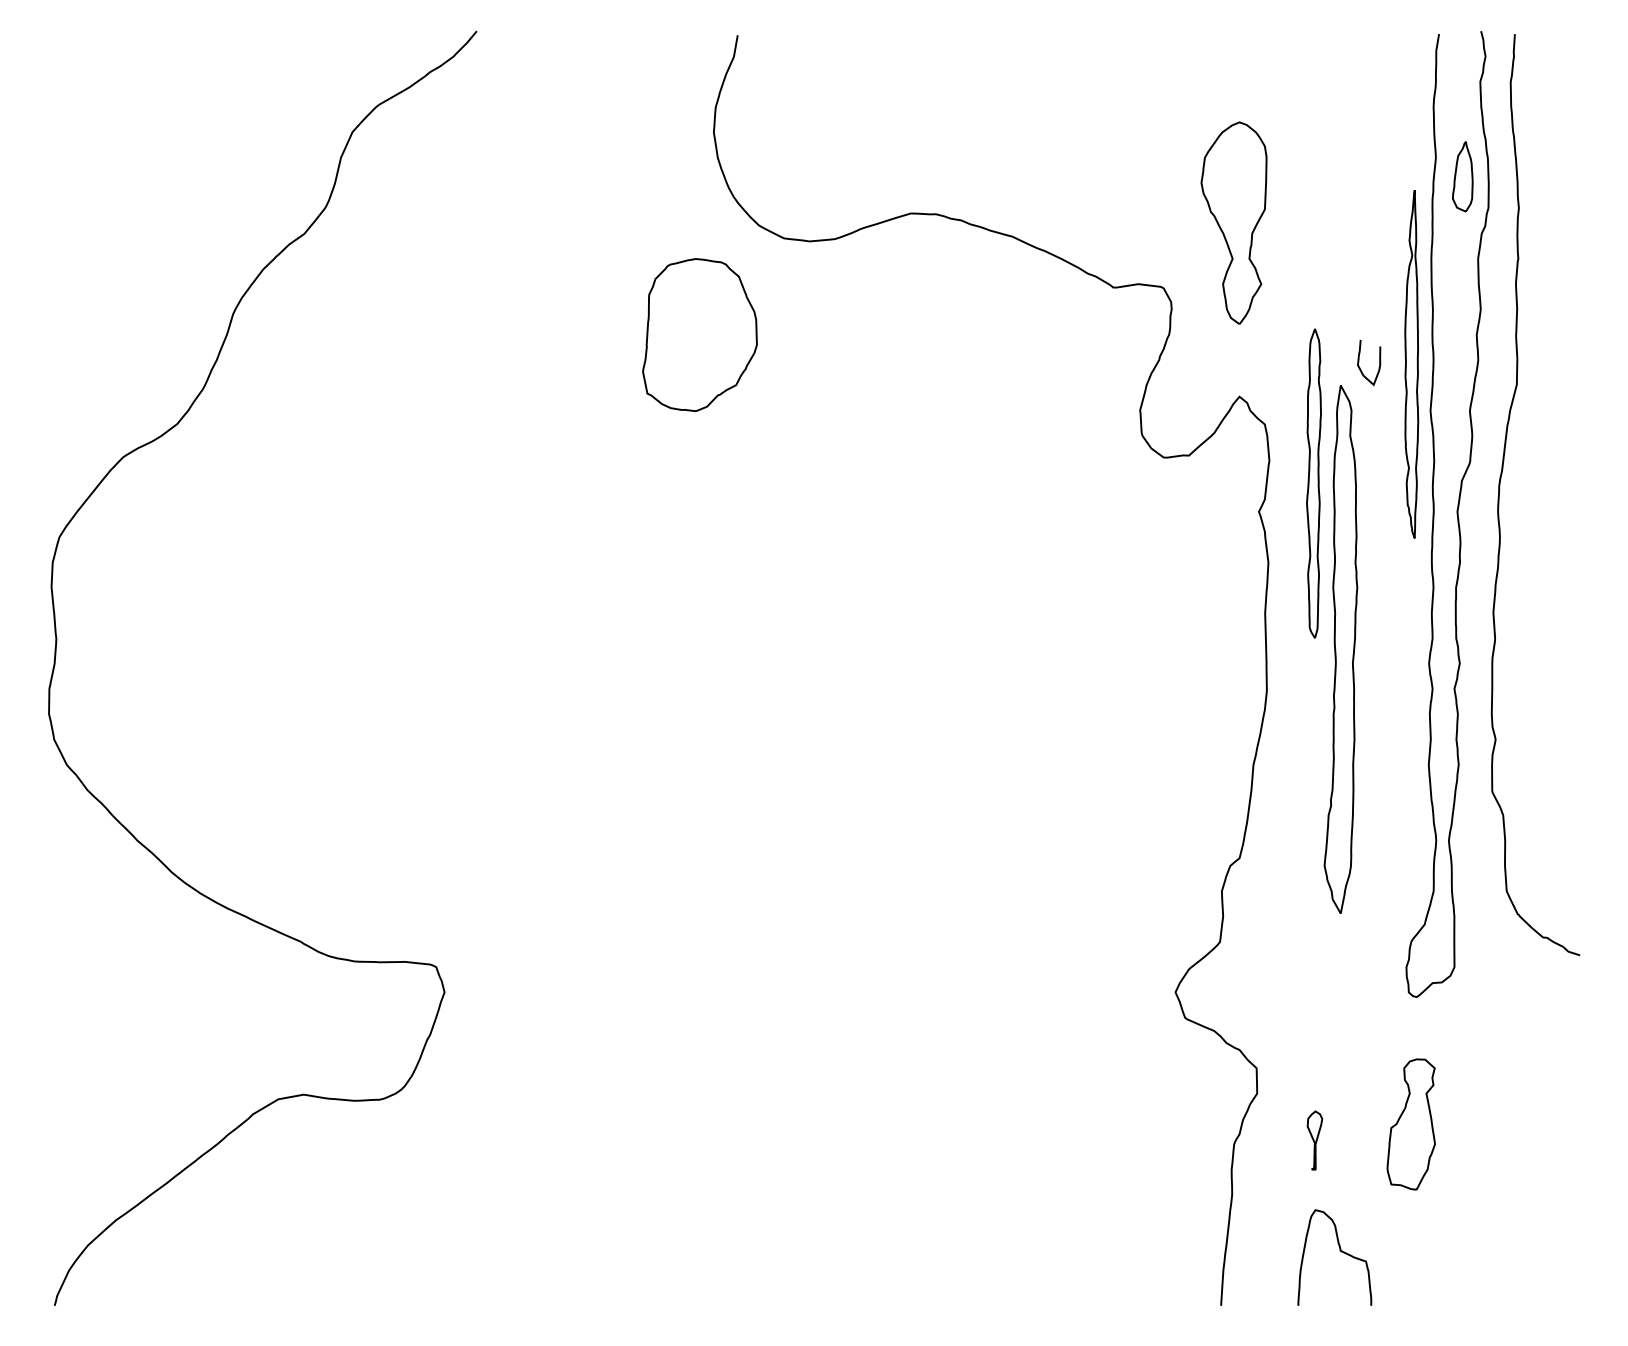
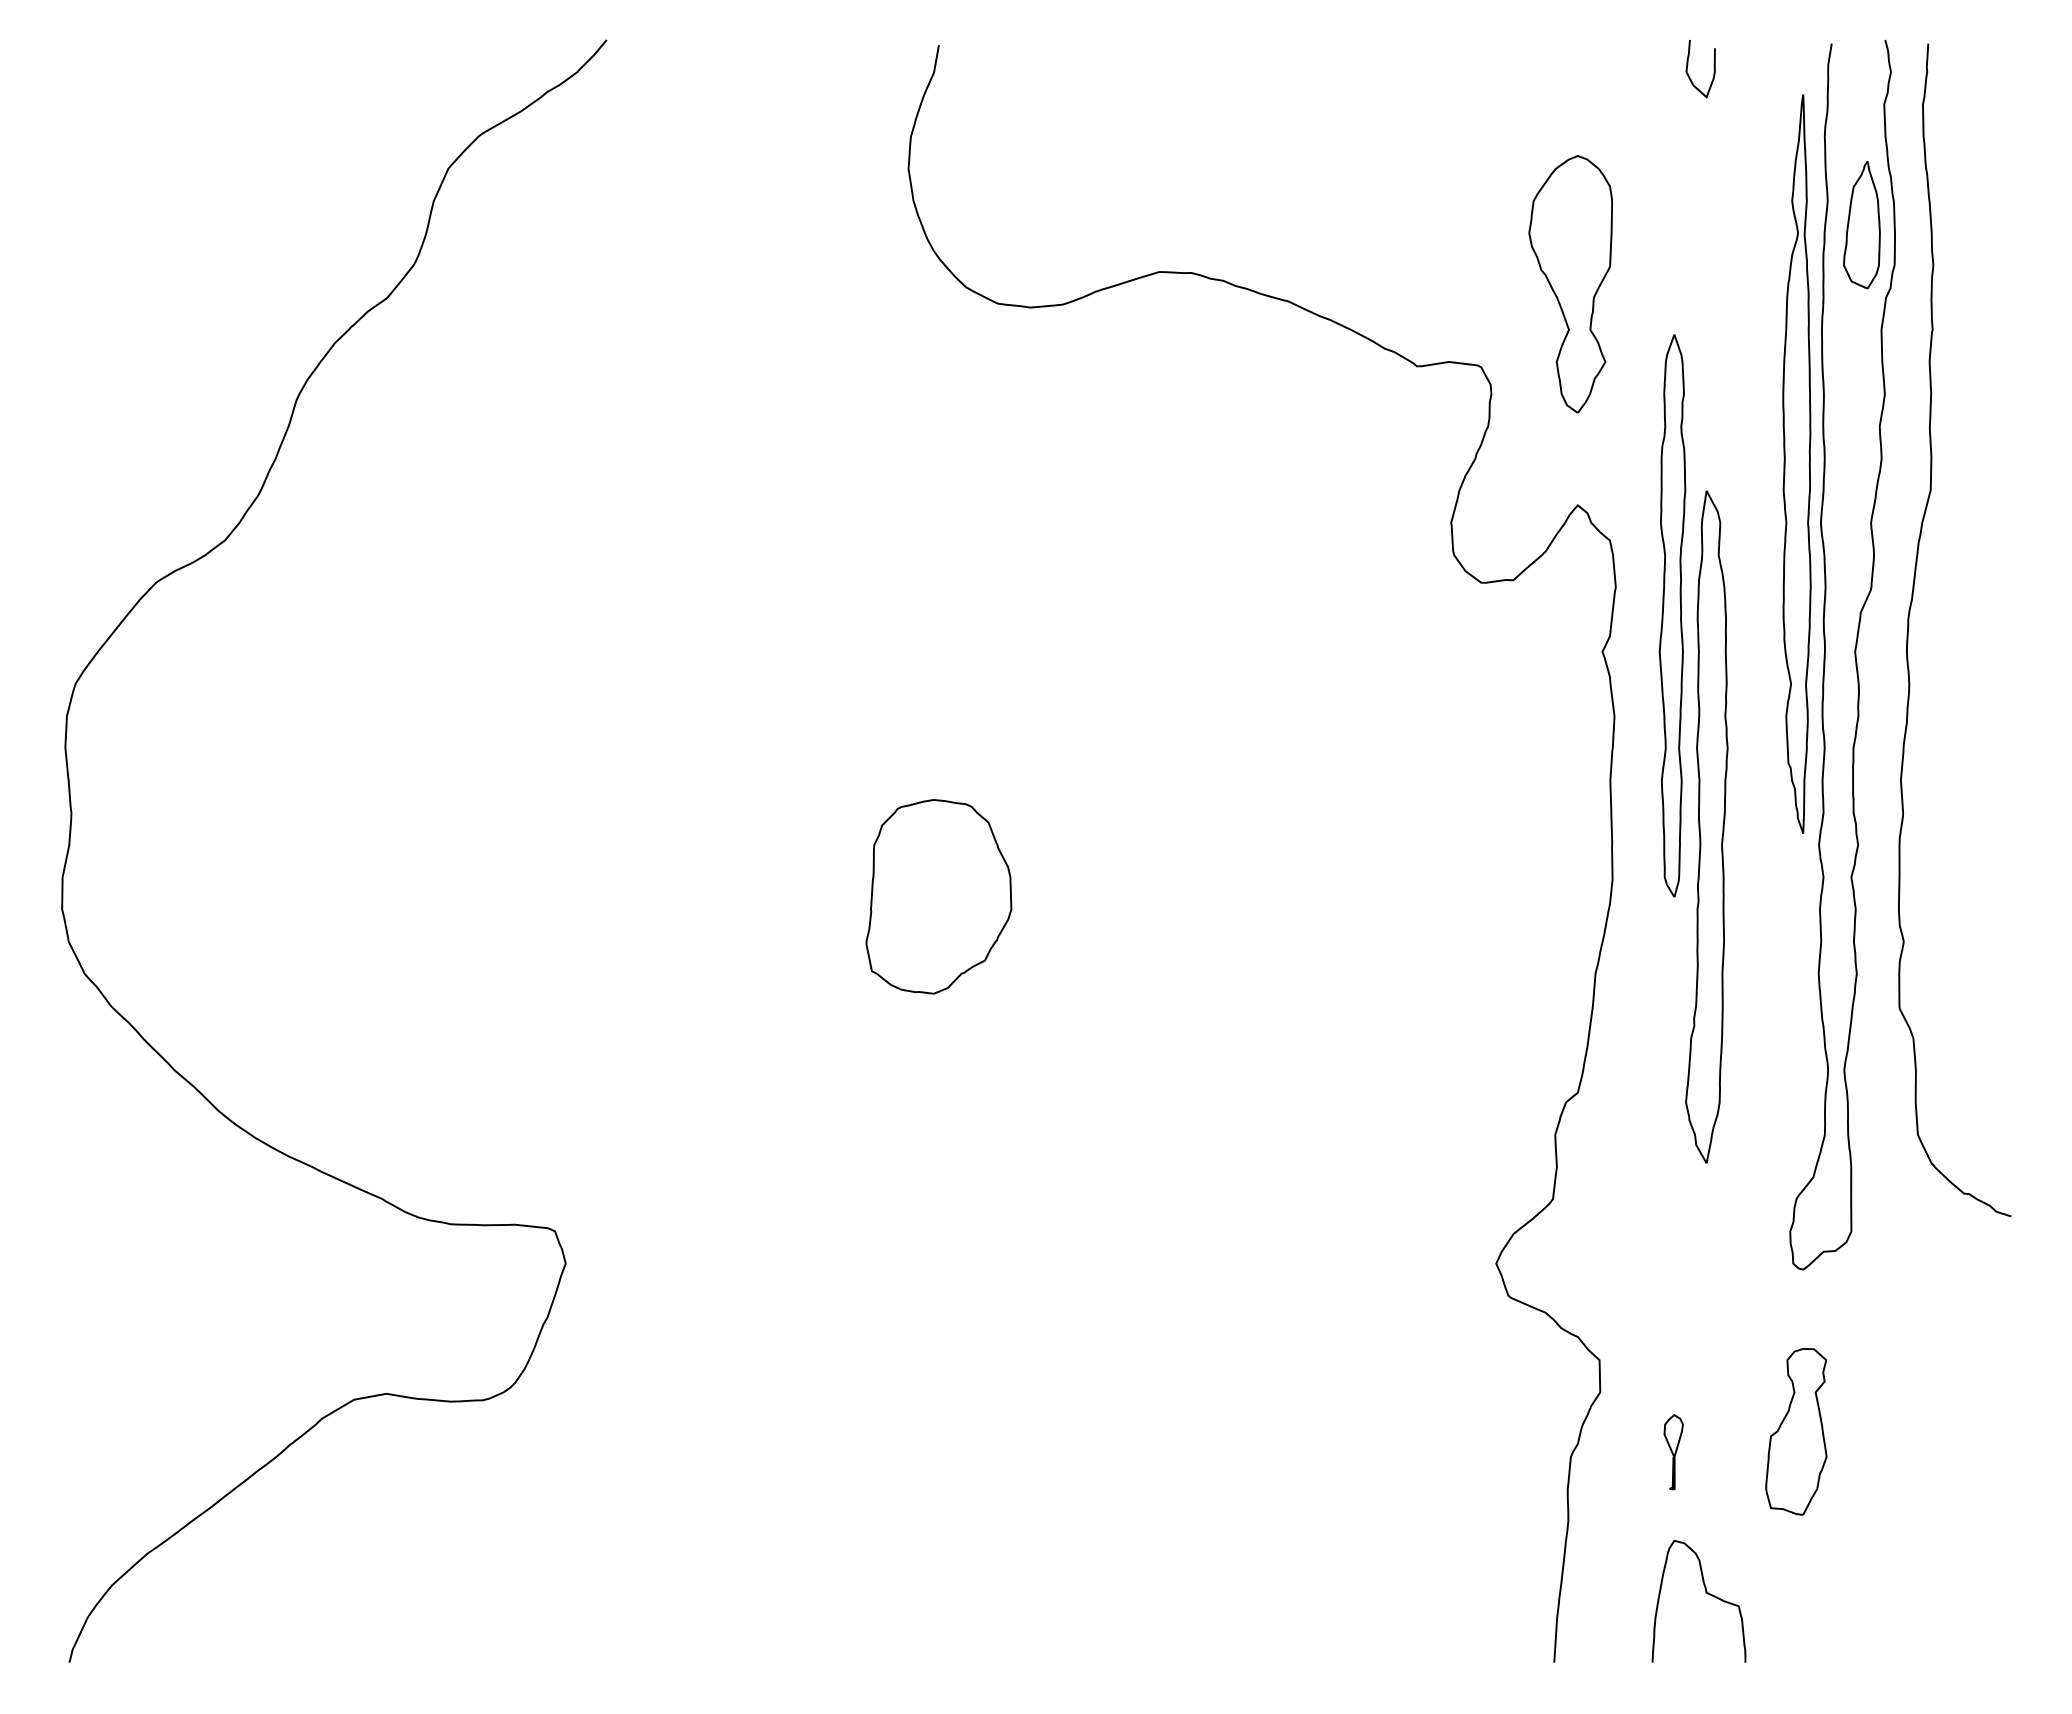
part: (1462, 176) -> (1861, 225), size x1.43
part: (699, 334) -> (938, 896), moved
part: (1411, 363) -> (1796, 463), size x1.67
curve: (1360, 367) -> (1689, 75), moved
part: (1313, 483) -> (1672, 615), size x1.43

